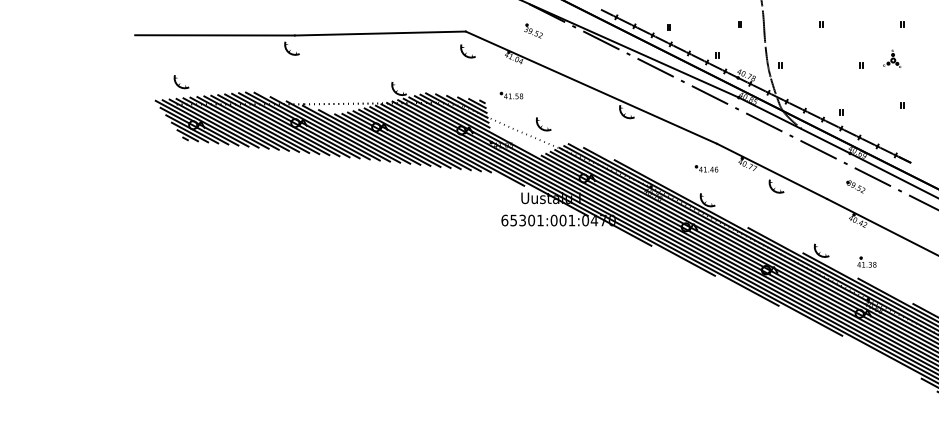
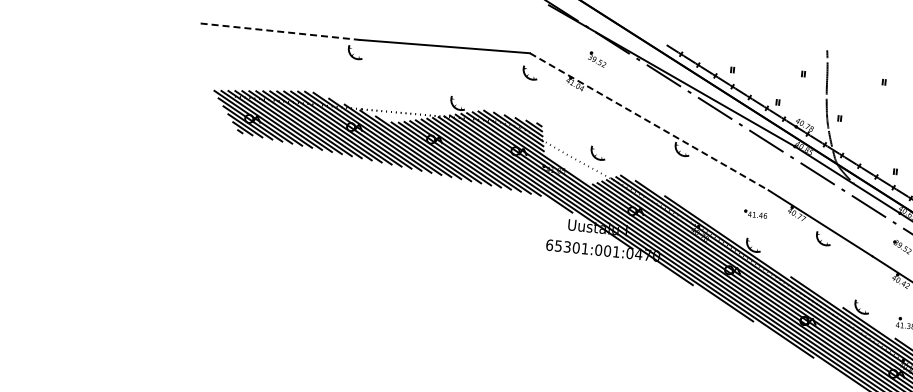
line: (215, 35) -> (280, 31), solid -> dashed
part: (181, 82) -> (241, 75), removed
line: (591, 87) -> (649, 121), solid -> dashed
part: (511, 95) -> (568, 121), removed

